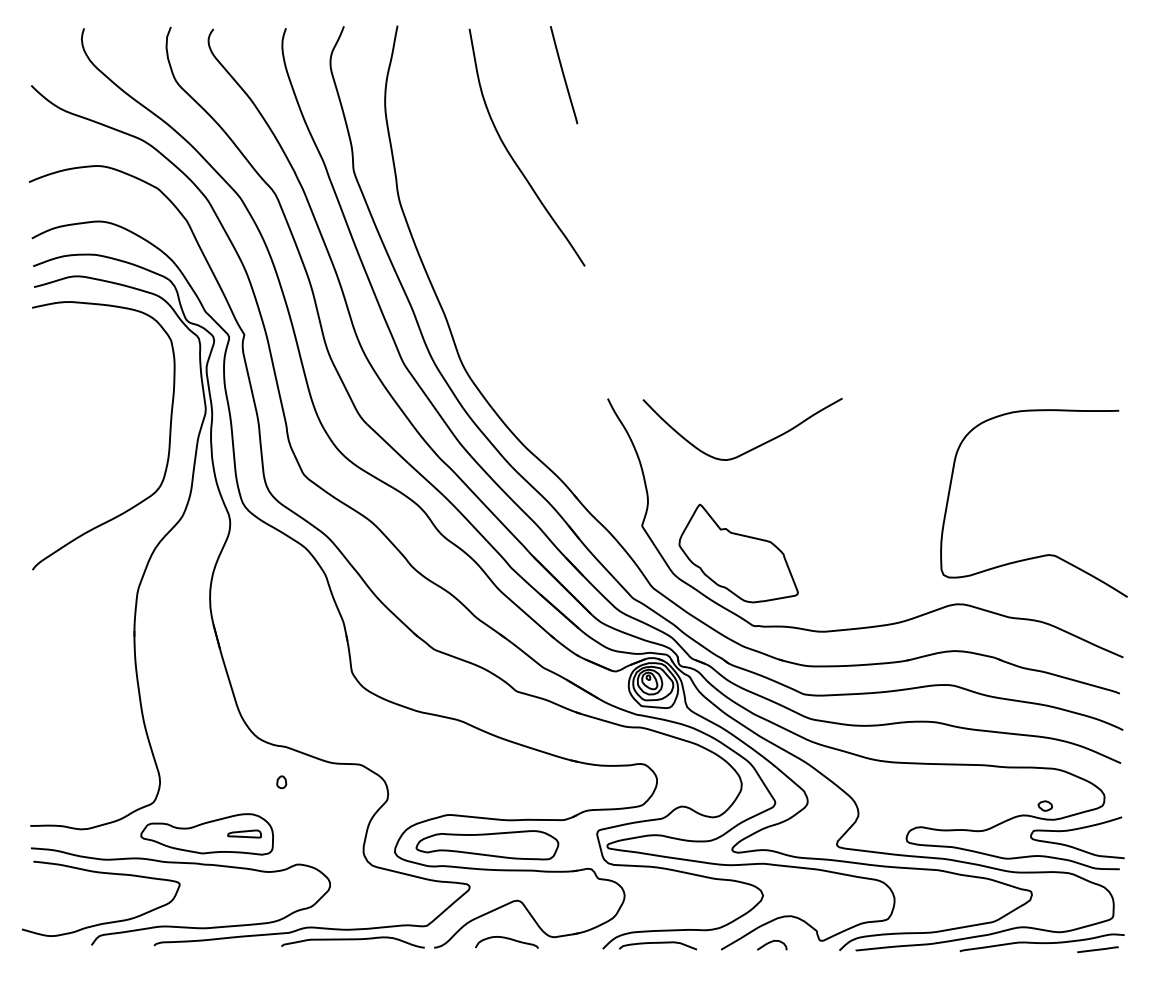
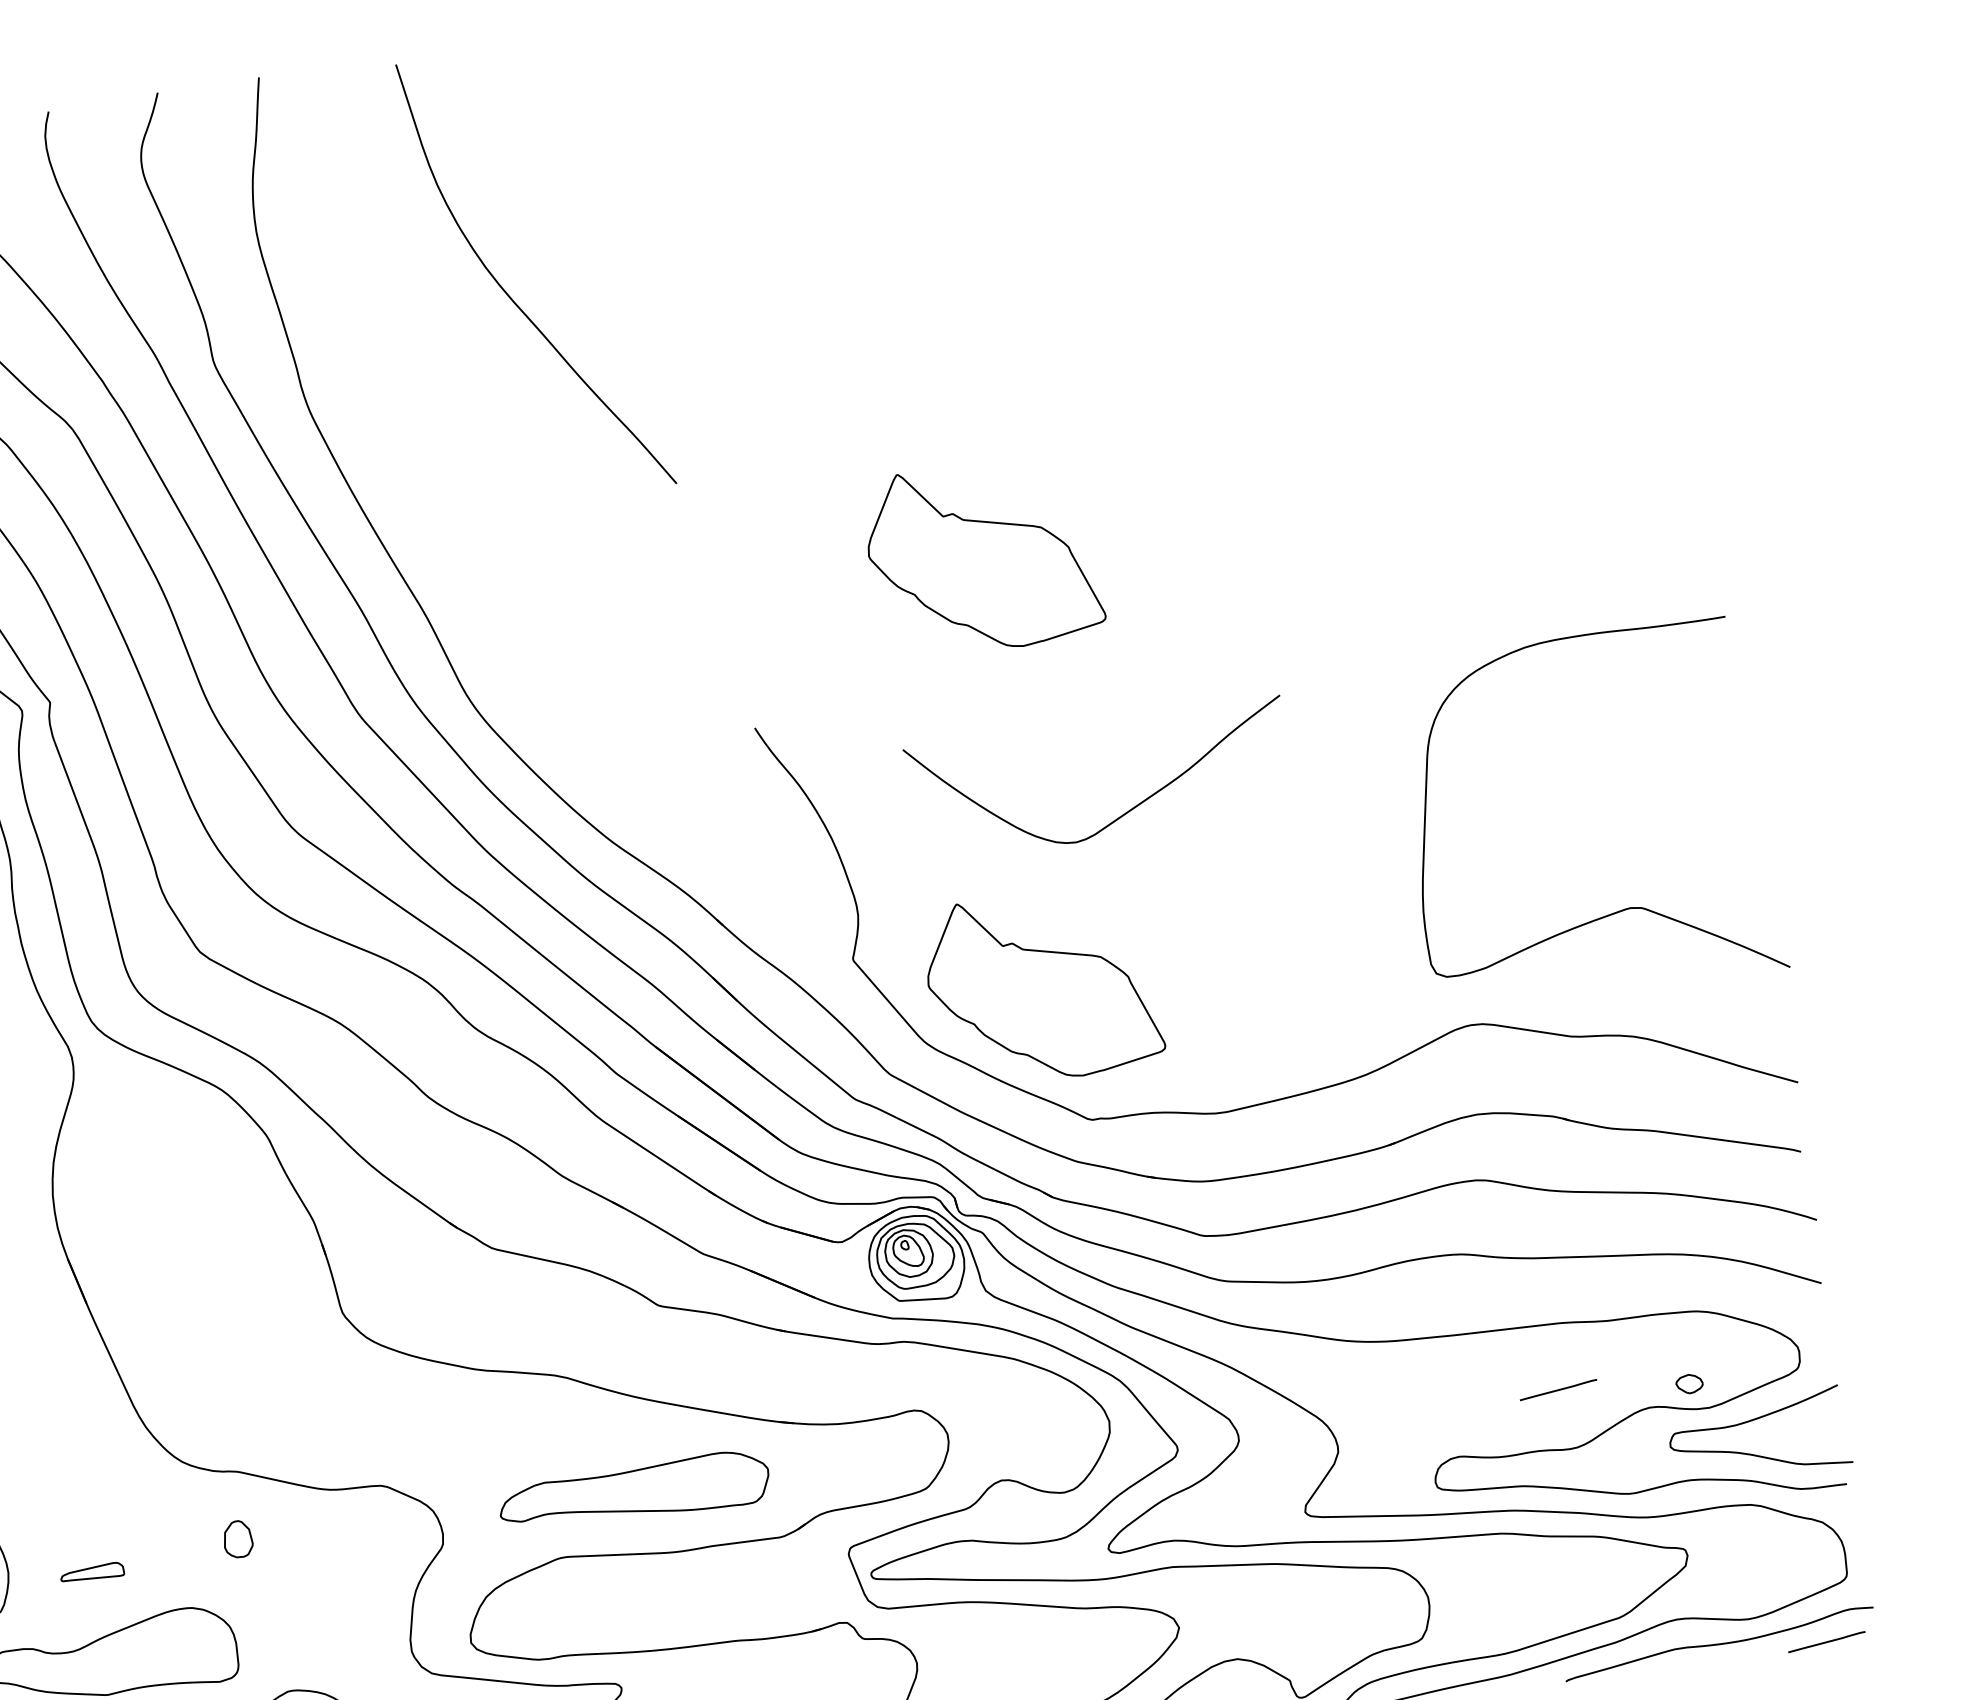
line: (564, 75) -> (587, 127), removed
part: (738, 326) -> (983, 557), added
curve: (752, 448) -> (1122, 813), moved
part: (281, 782) -> (238, 1540), size x1.6
line: (976, 799) -> (1557, 1389), added
part: (244, 833) -> (91, 1571), moved
part: (487, 845) -> (634, 1492), moved

